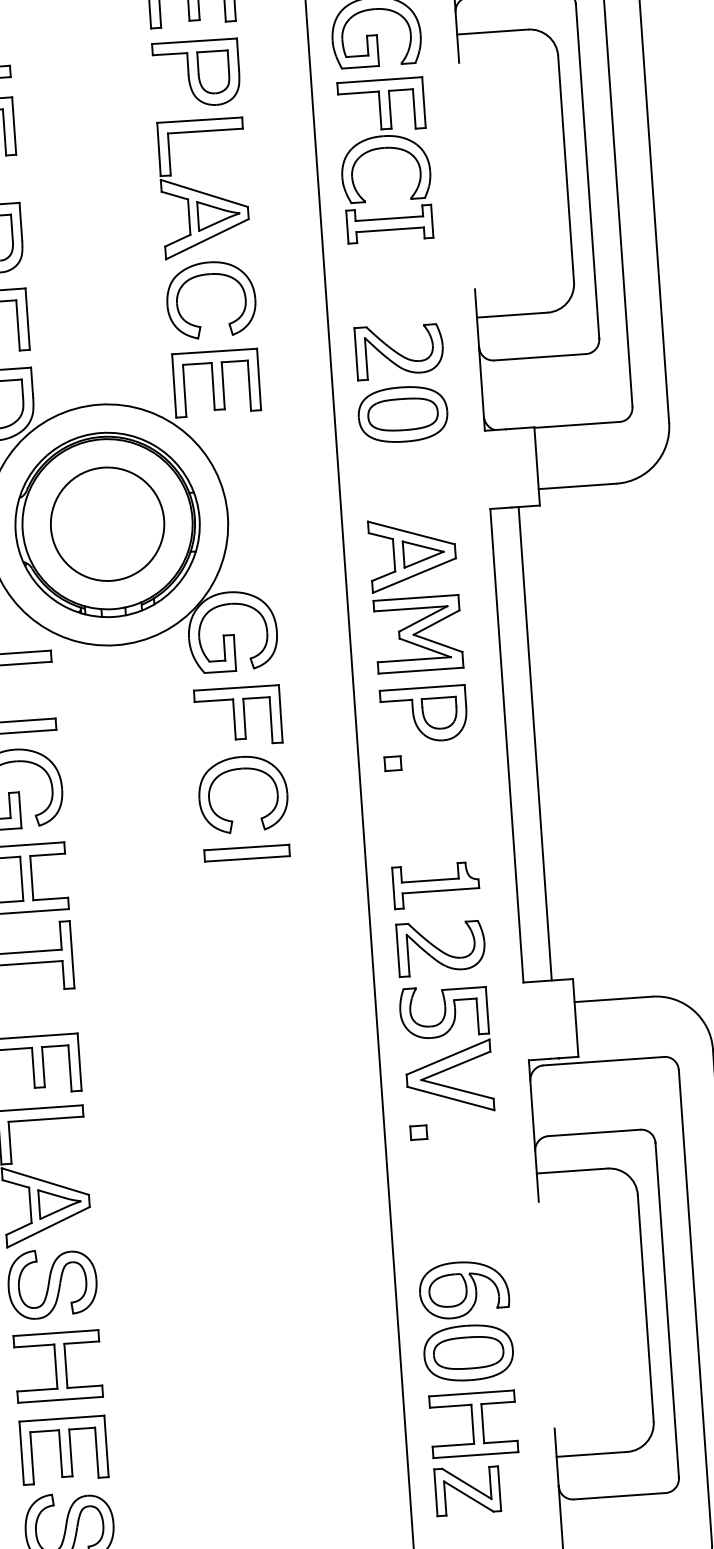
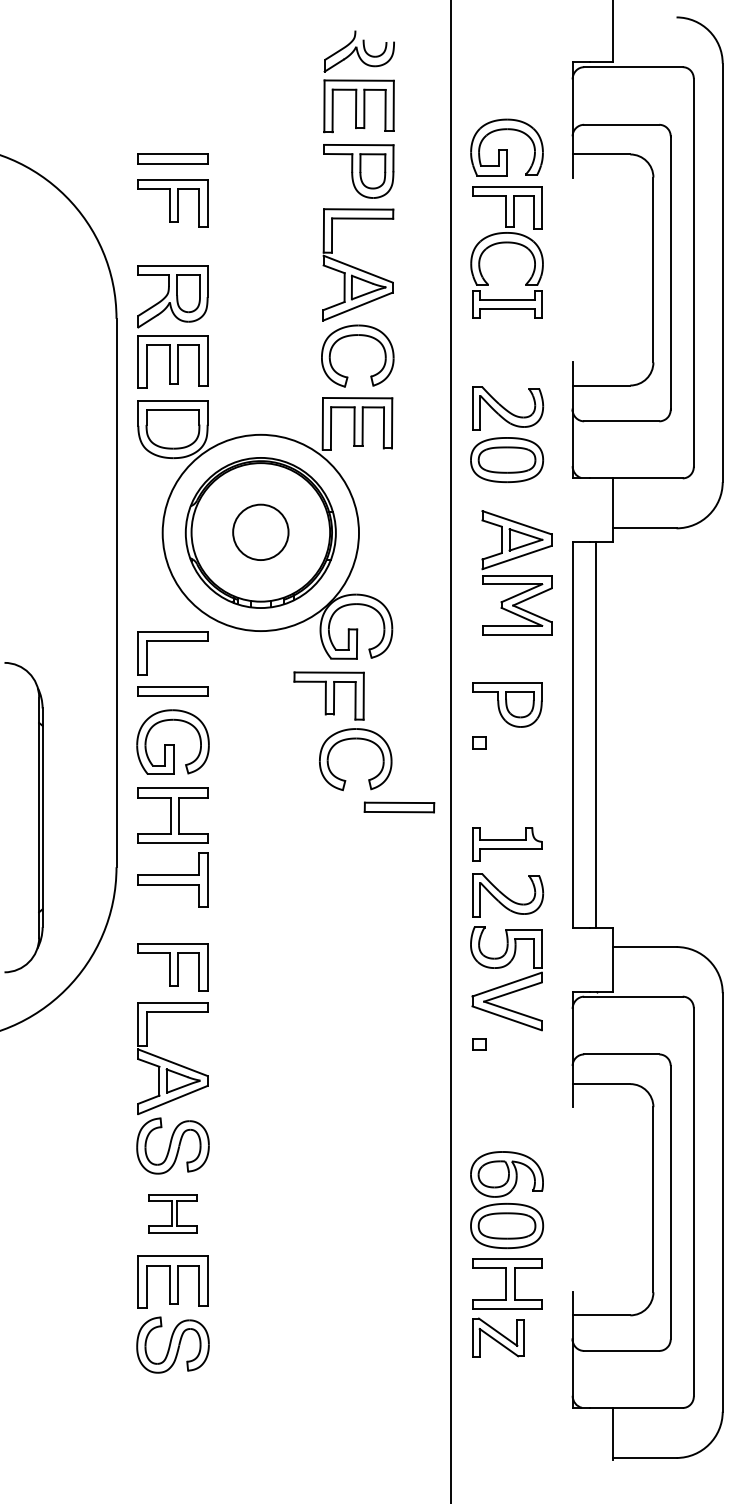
circle: (107, 524) -> (260, 532), size x0.6
part: (414, 593) -> (516, 572), moved
part: (237, 715) -> (328, 695), moved
part: (247, 853) -> (399, 807), moved
part: (57, 1366) -> (172, 1213), size x0.7

